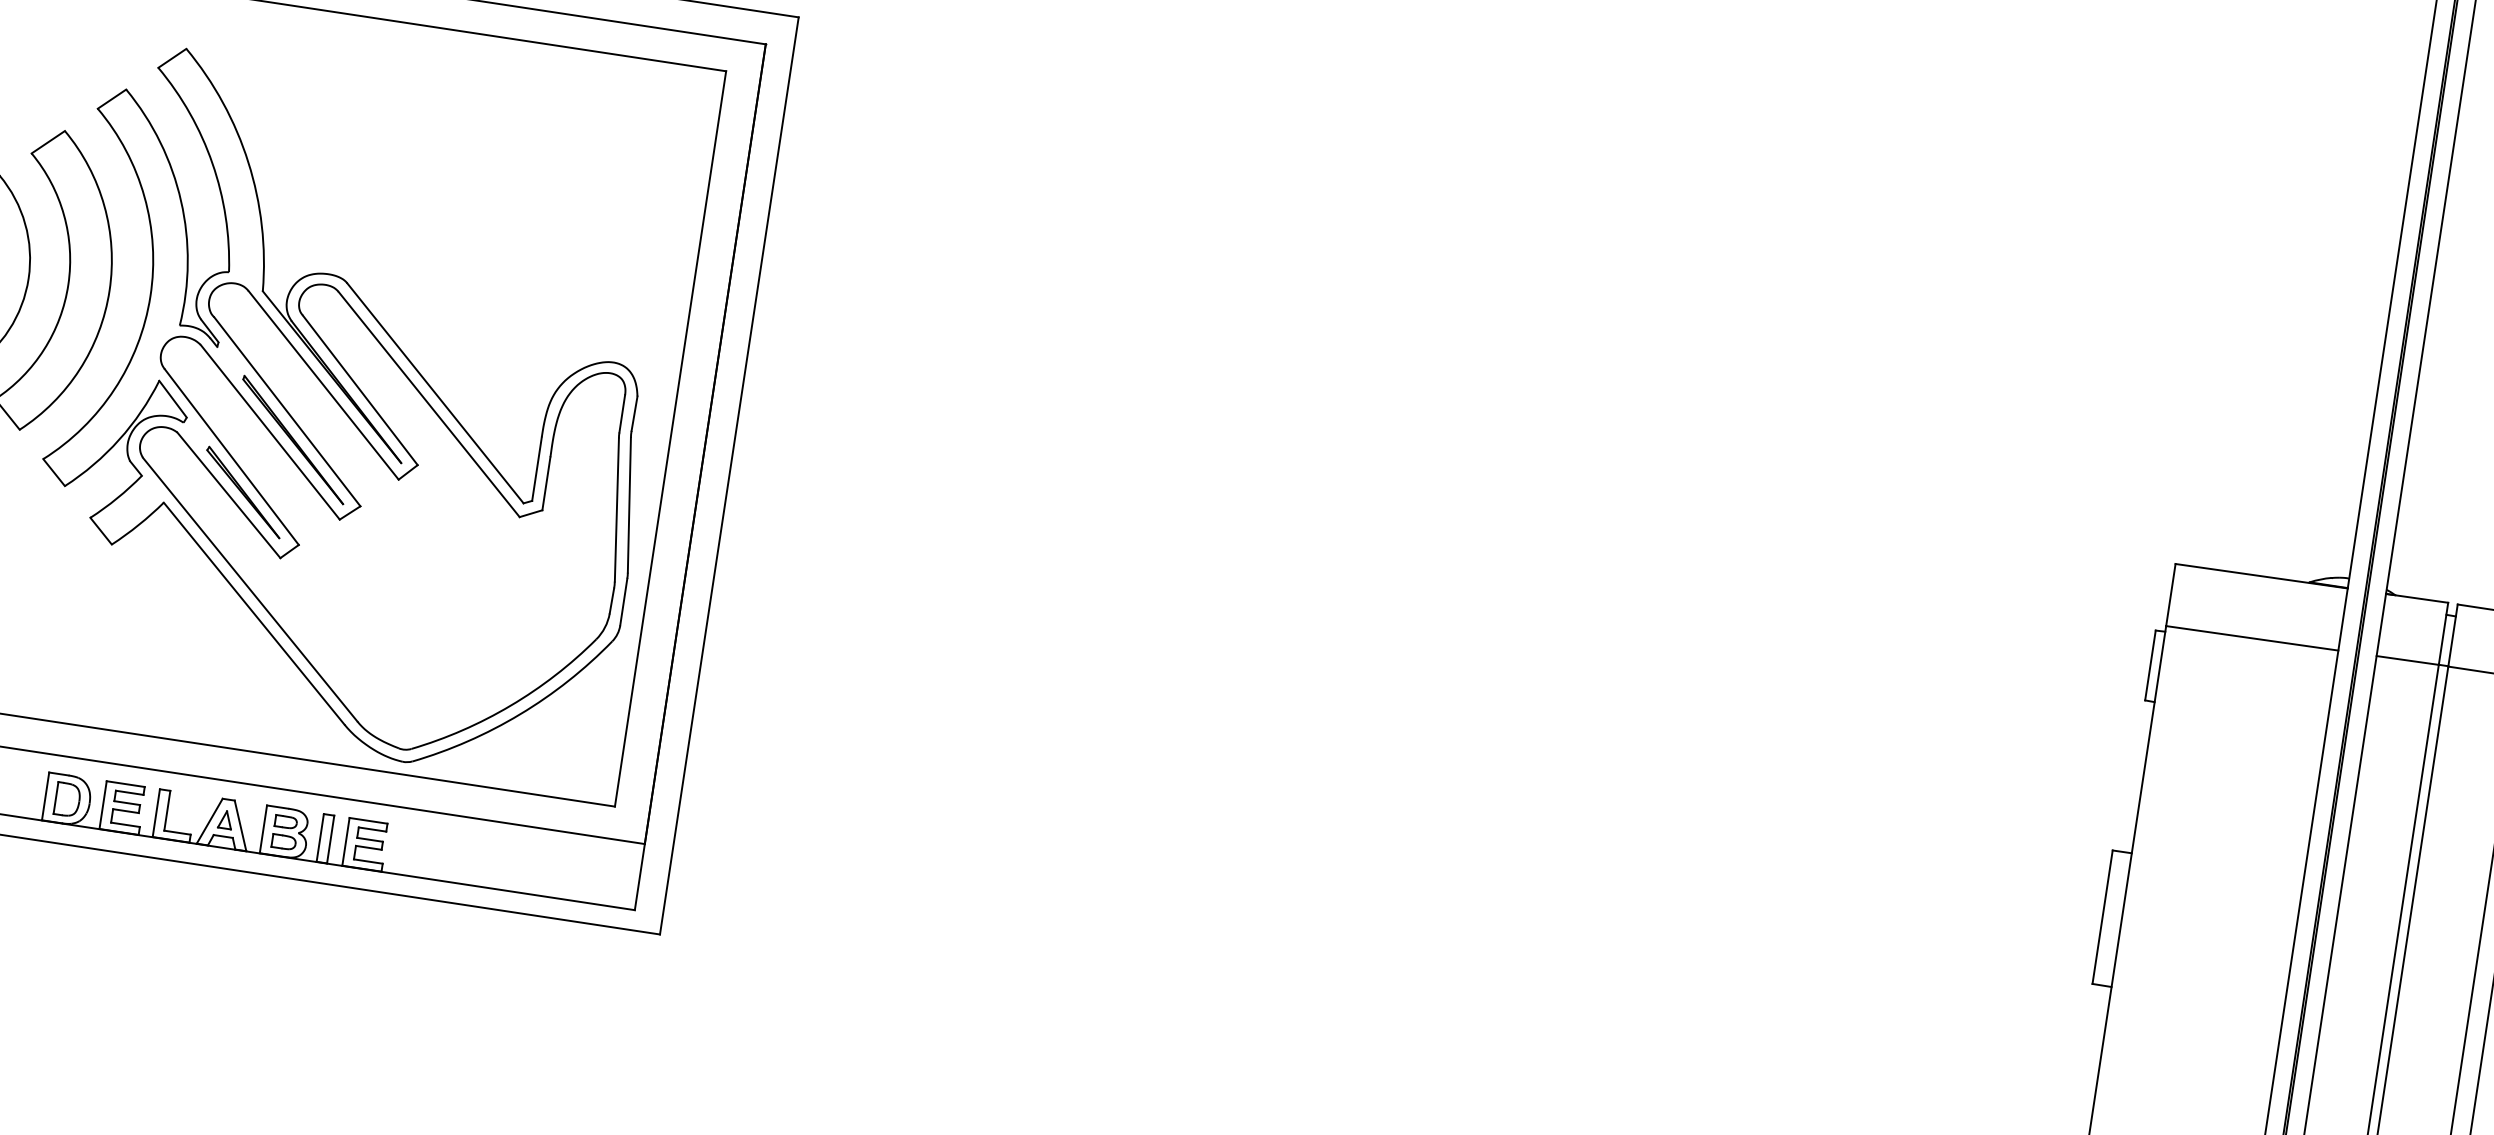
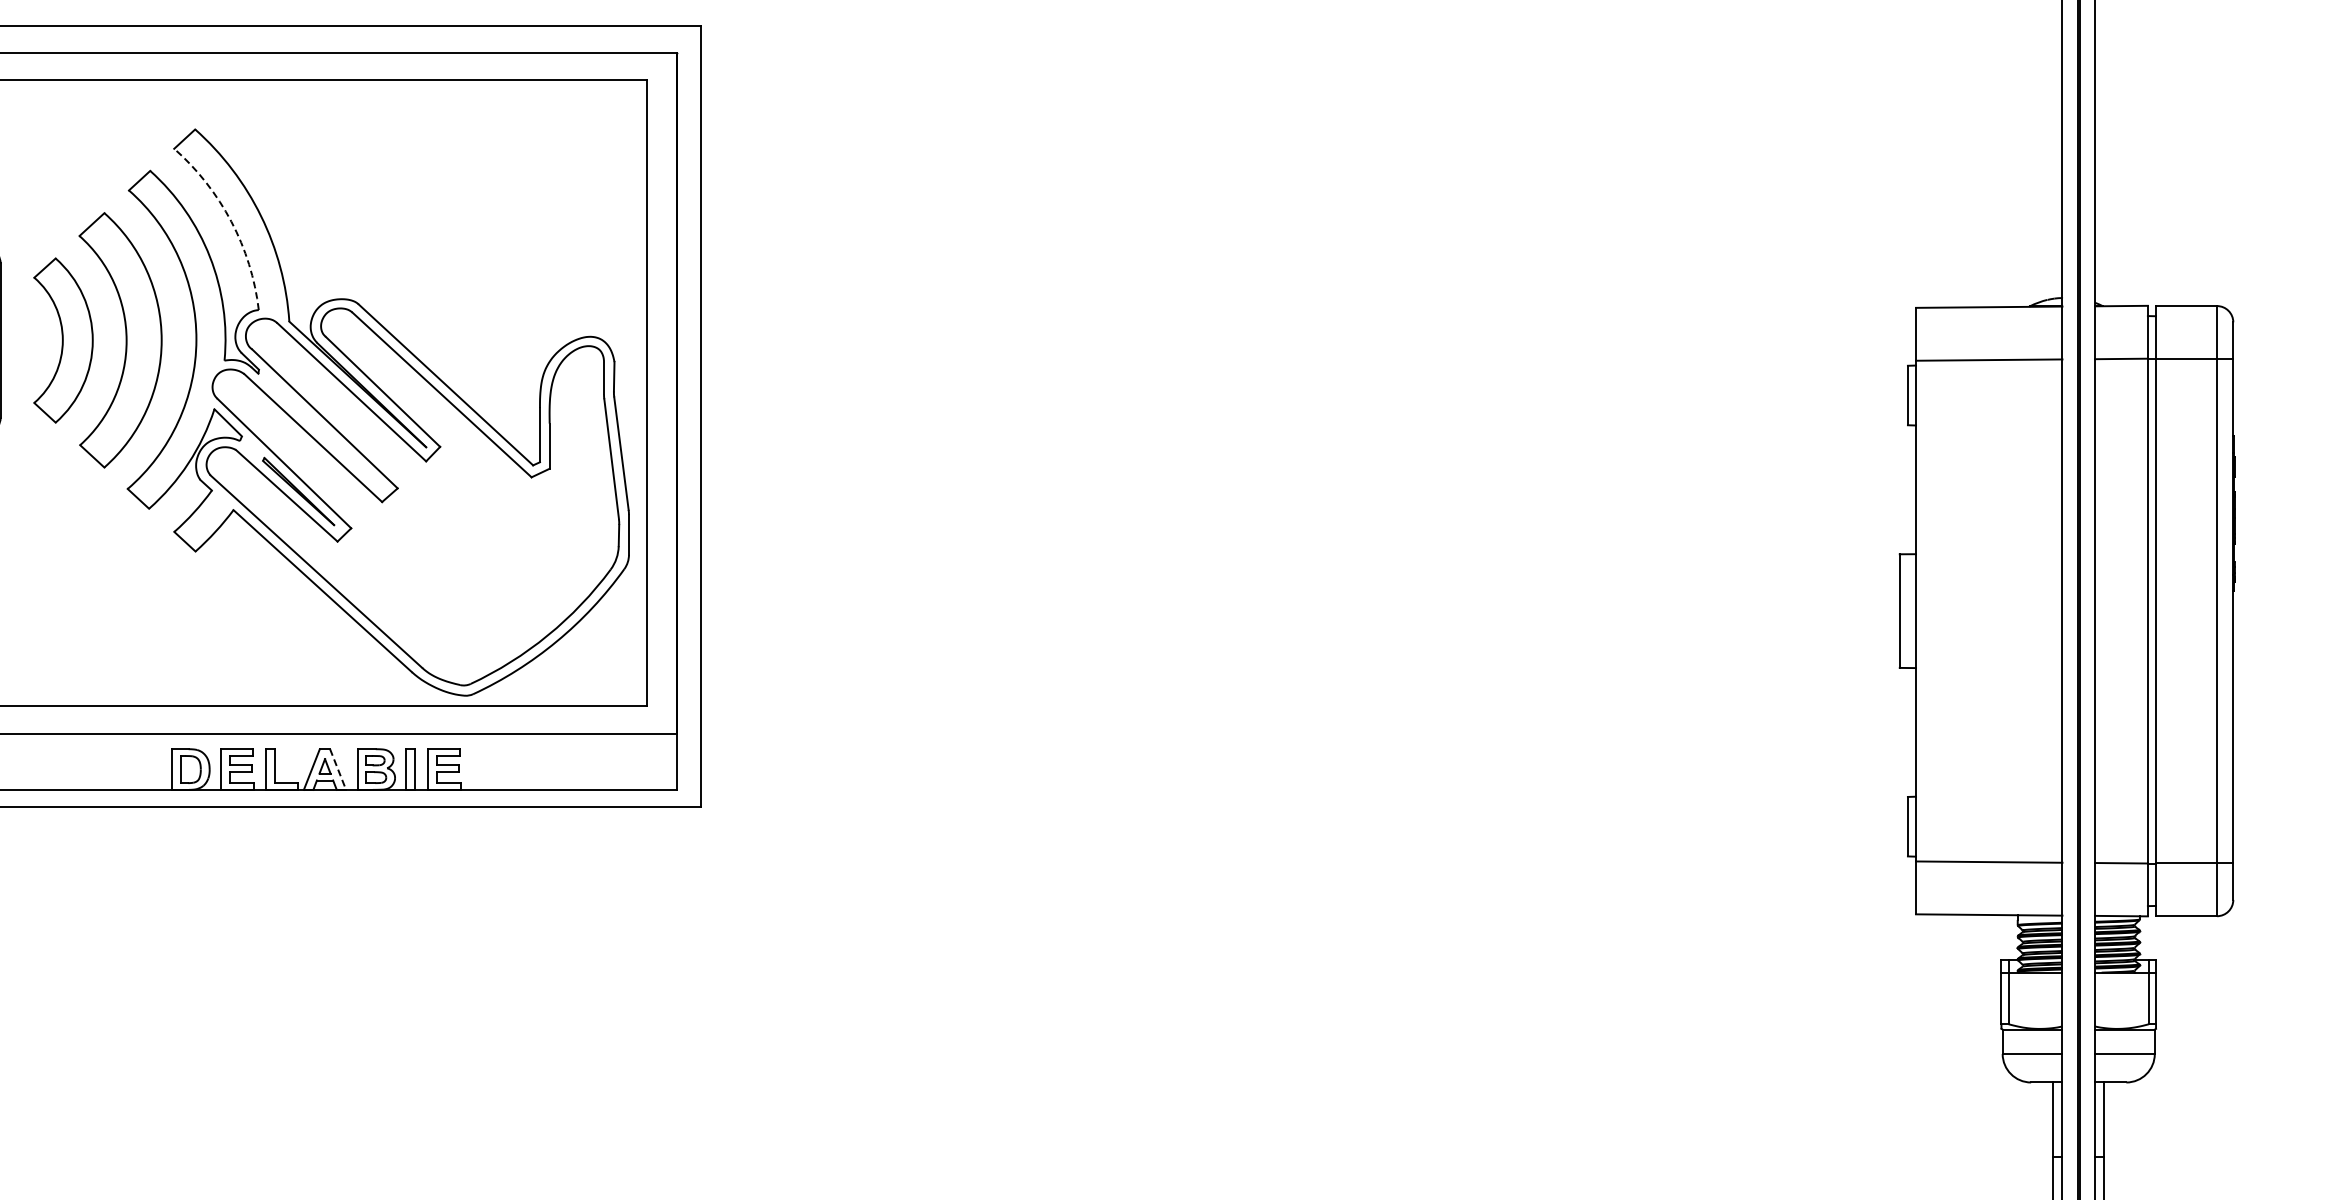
arc: (212, 163) -> (231, 221), solid -> dashed
part: (293, 439) -> (333, 441), removed
line: (241, 825) -> (338, 769), solid -> dashed

